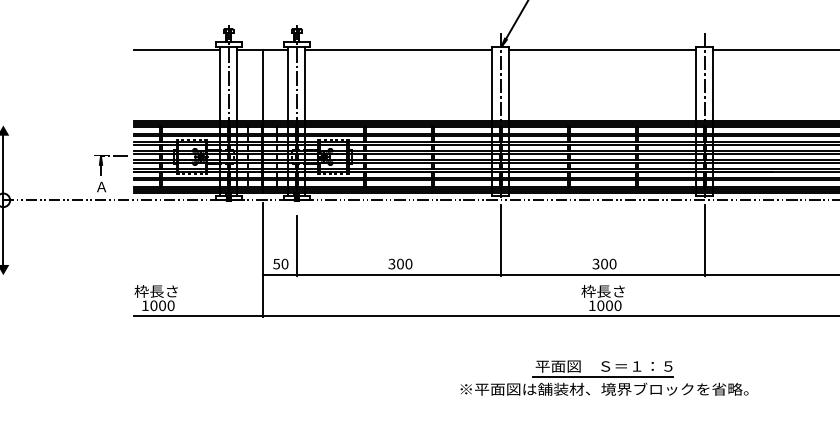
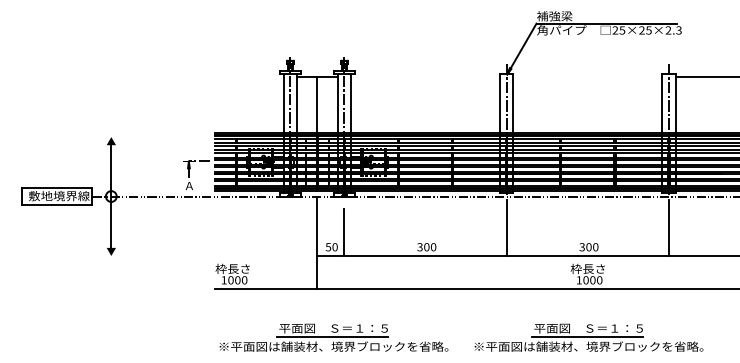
line: (175, 50) -> (248, 77), removed
line: (398, 50) -> (425, 77), removed
line: (602, 50) -> (587, 77), removed
part: (282, 377) -> (333, 337), added

